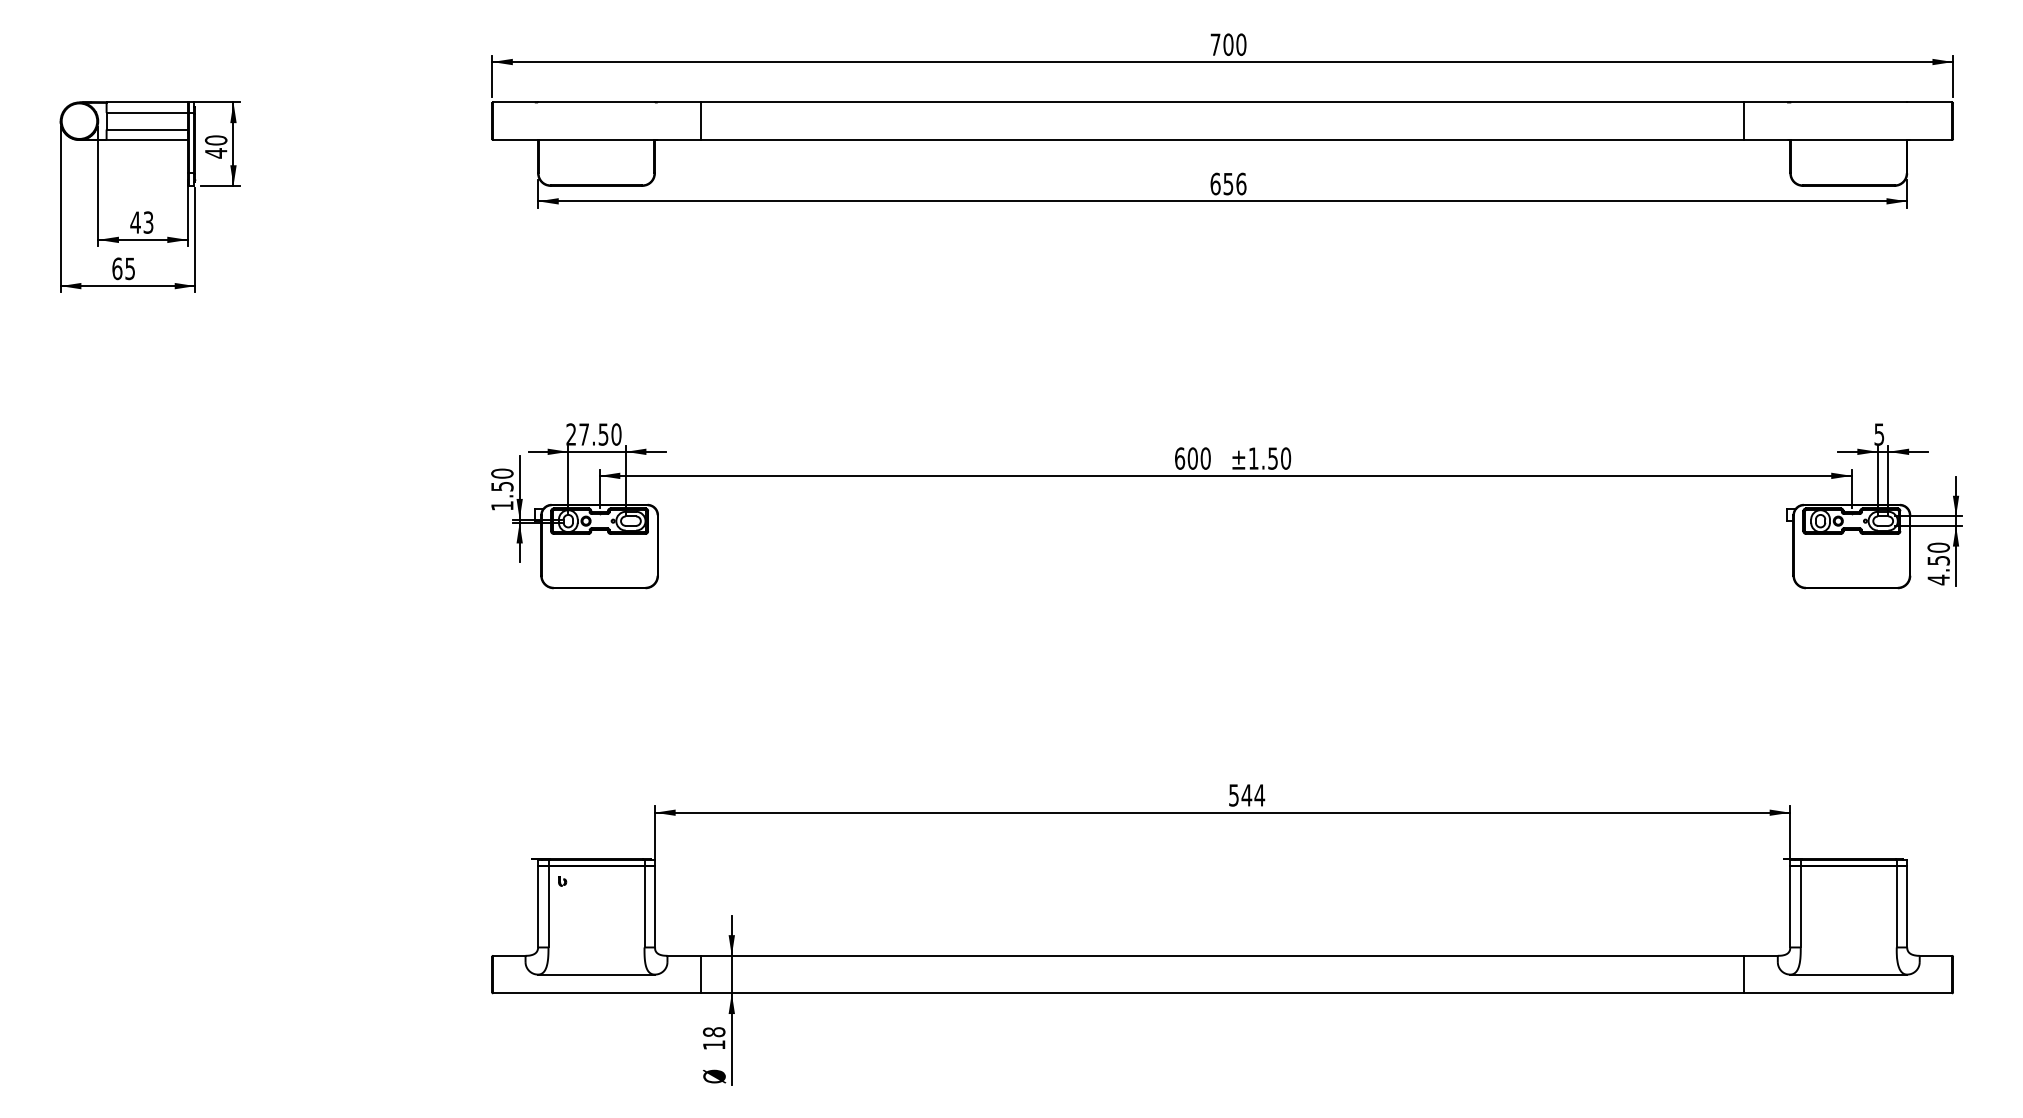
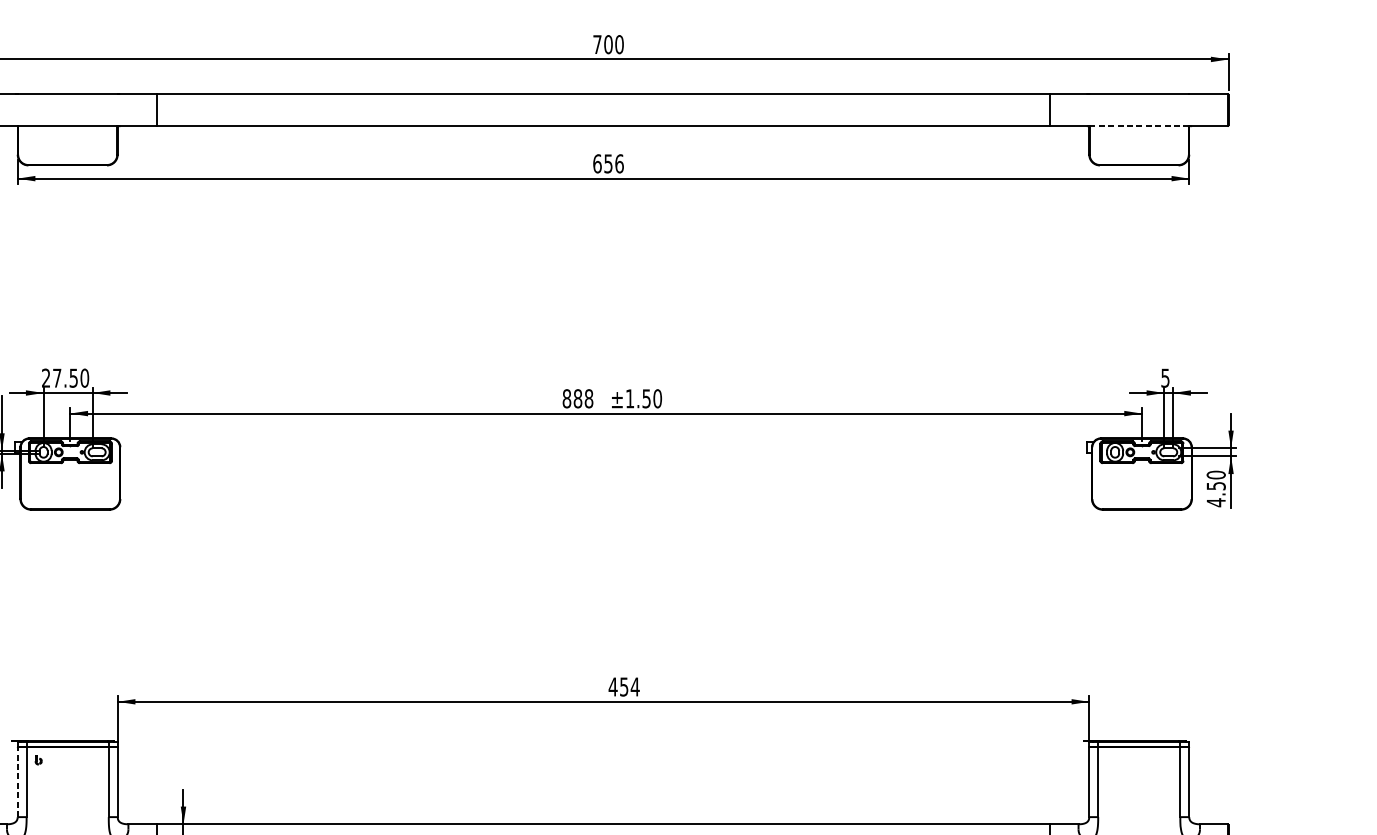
line: (1849, 140) -> (1139, 126), solid -> dashed
text: (1192, 458) -> (577, 398), 600 -> 888
text: (1240, 795) -> (618, 687), 544 -> 454
line: (538, 906) -> (18, 782), solid -> dashed

